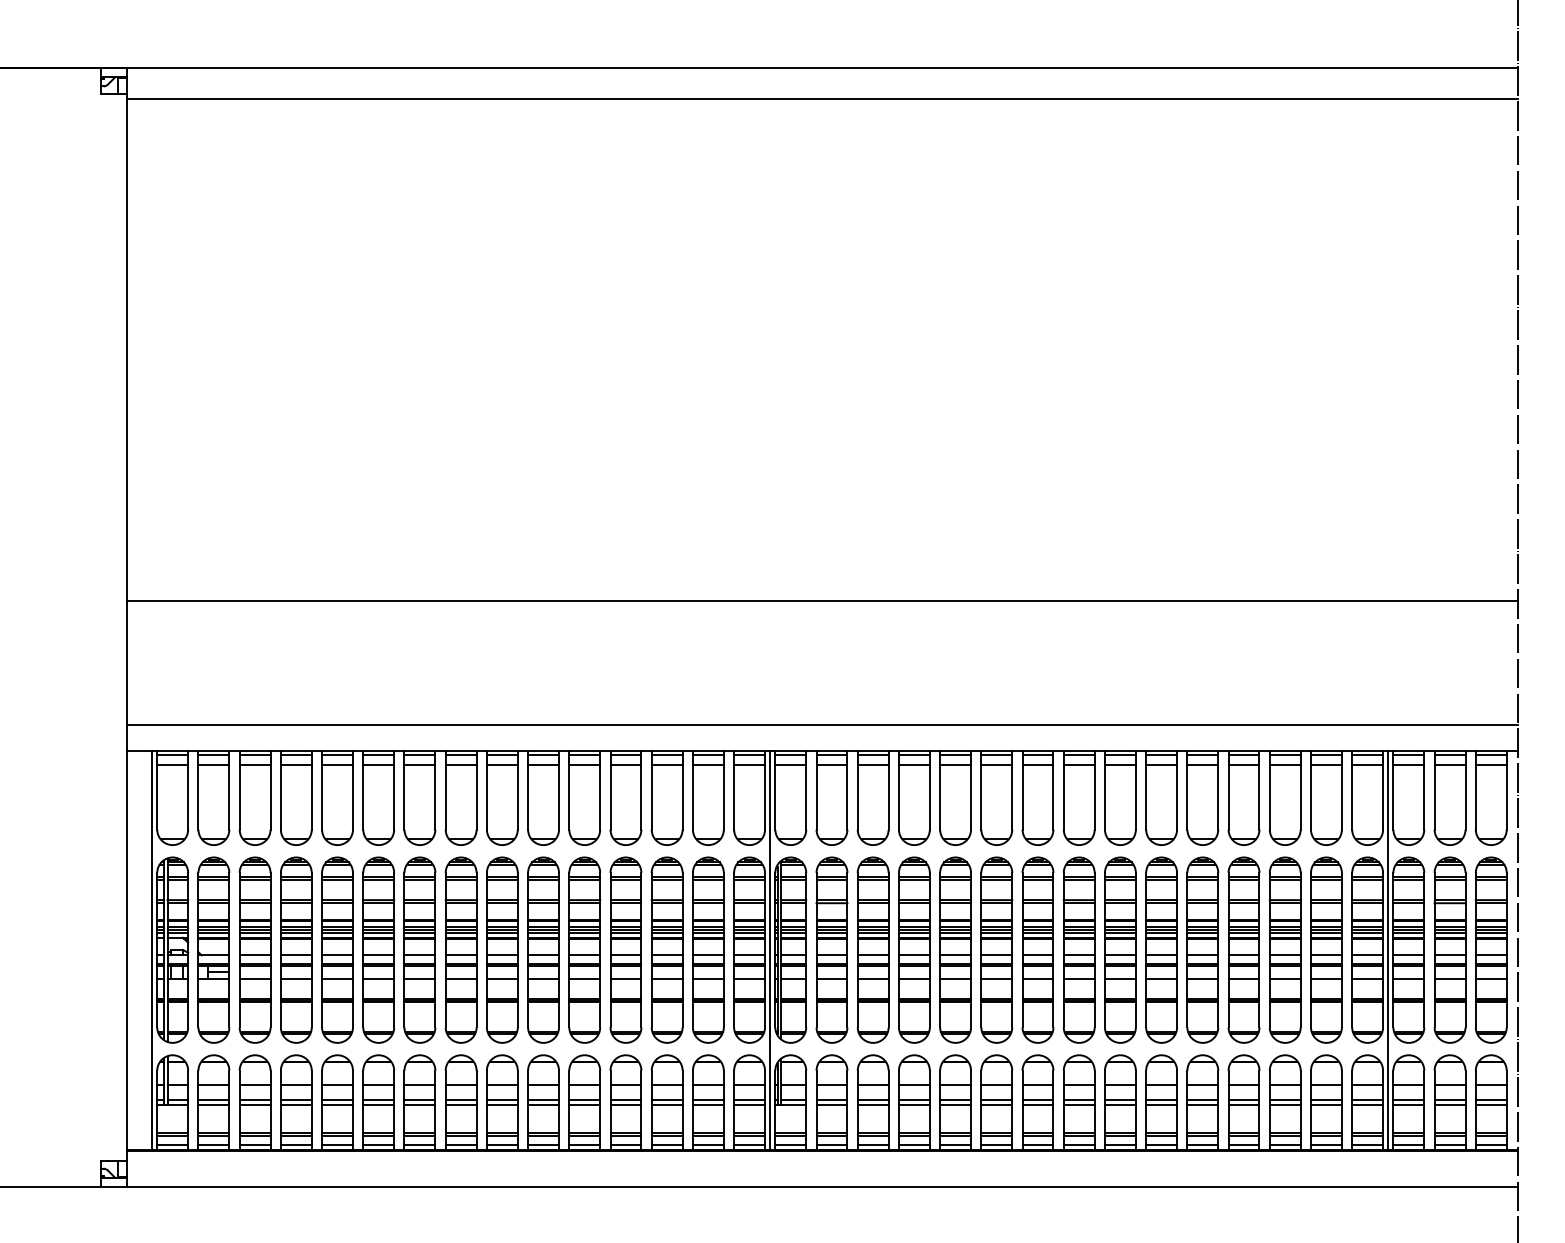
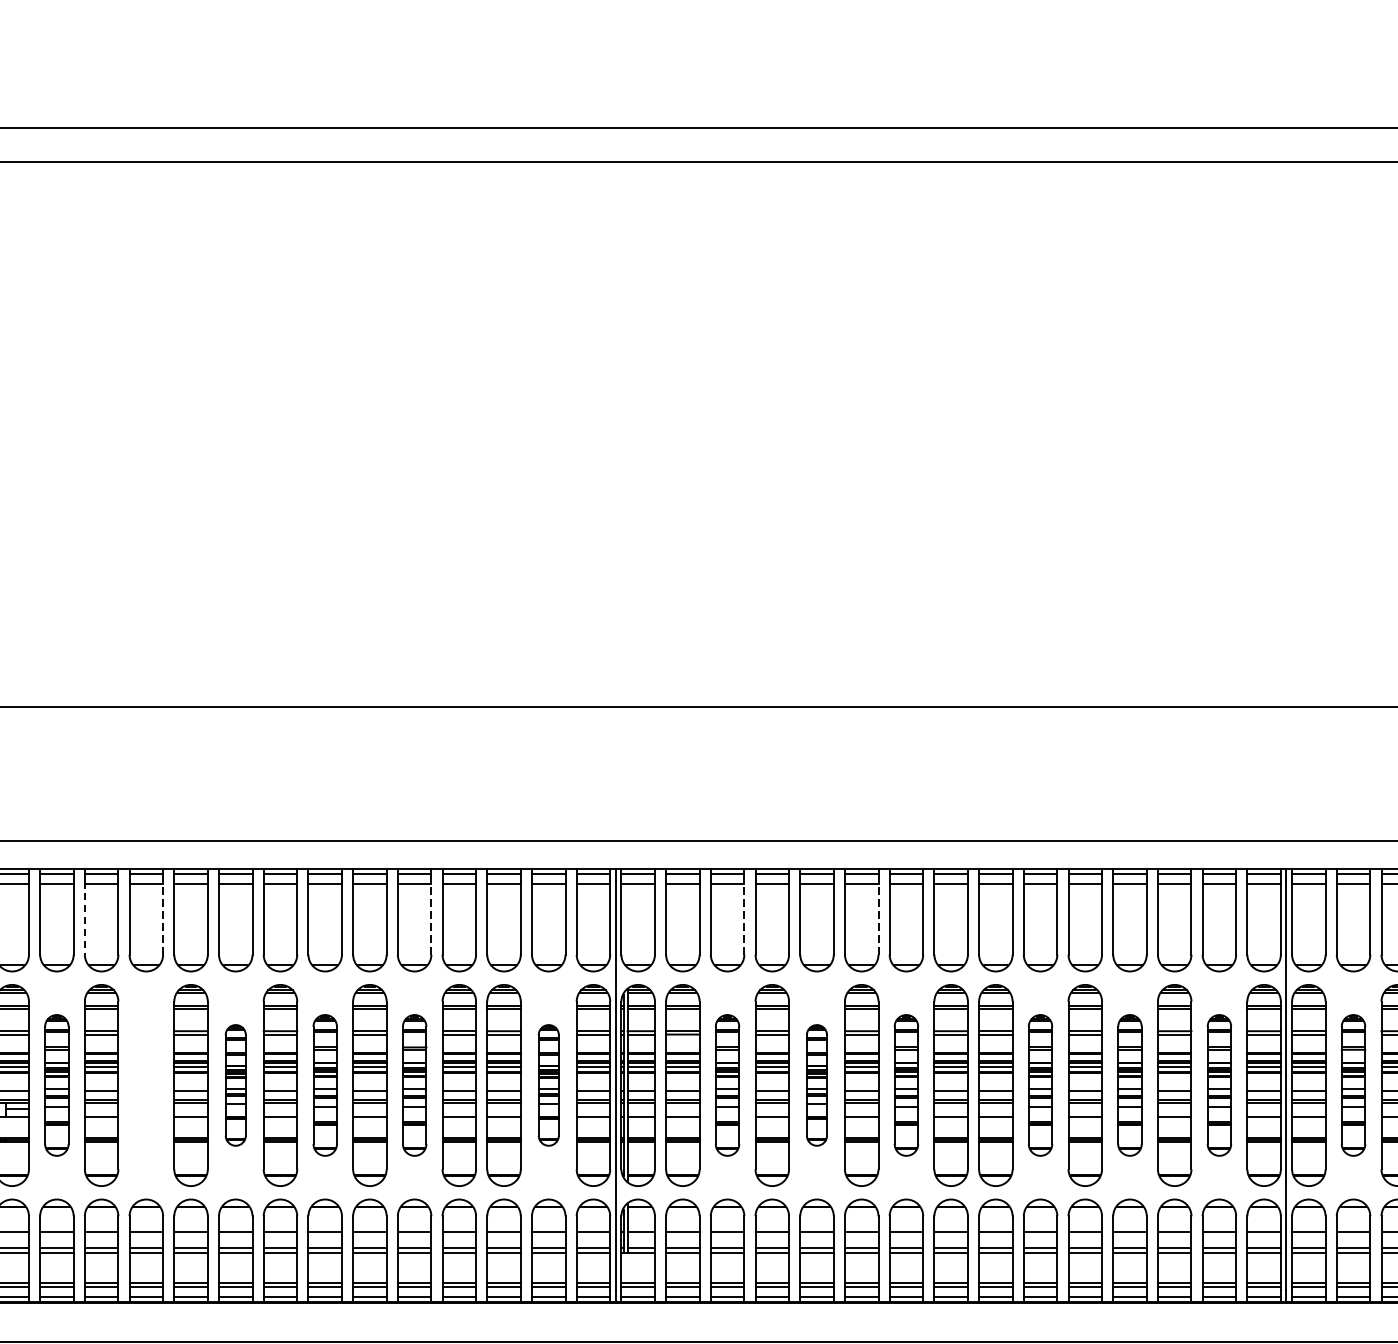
line: (280, 795) -> (84, 917), solid -> dashed
line: (352, 795) -> (162, 917), solid -> dashed
line: (600, 795) -> (431, 917), solid -> dashed
line: (888, 795) -> (744, 917), solid -> dashed
line: (1012, 795) -> (878, 917), solid -> dashed
part: (254, 949) -> (56, 1084), size x0.7
part: (337, 949) -> (146, 1084), removed
part: (419, 949) -> (235, 1084), size x0.6
part: (502, 949) -> (325, 1084), size x0.7
part: (584, 949) -> (414, 1084), size x0.7
part: (708, 949) -> (548, 1084), size x0.6
part: (872, 949) -> (726, 1084), size x0.7
part: (955, 949) -> (816, 1084), size x0.6
part: (1037, 949) -> (905, 1084), size x0.7
part: (1161, 949) -> (1040, 1084), size x0.7
part: (1243, 949) -> (1129, 1084), size x0.7
part: (1326, 949) -> (1219, 1084), size x0.7
part: (1449, 949) -> (1352, 1084), size x0.7

